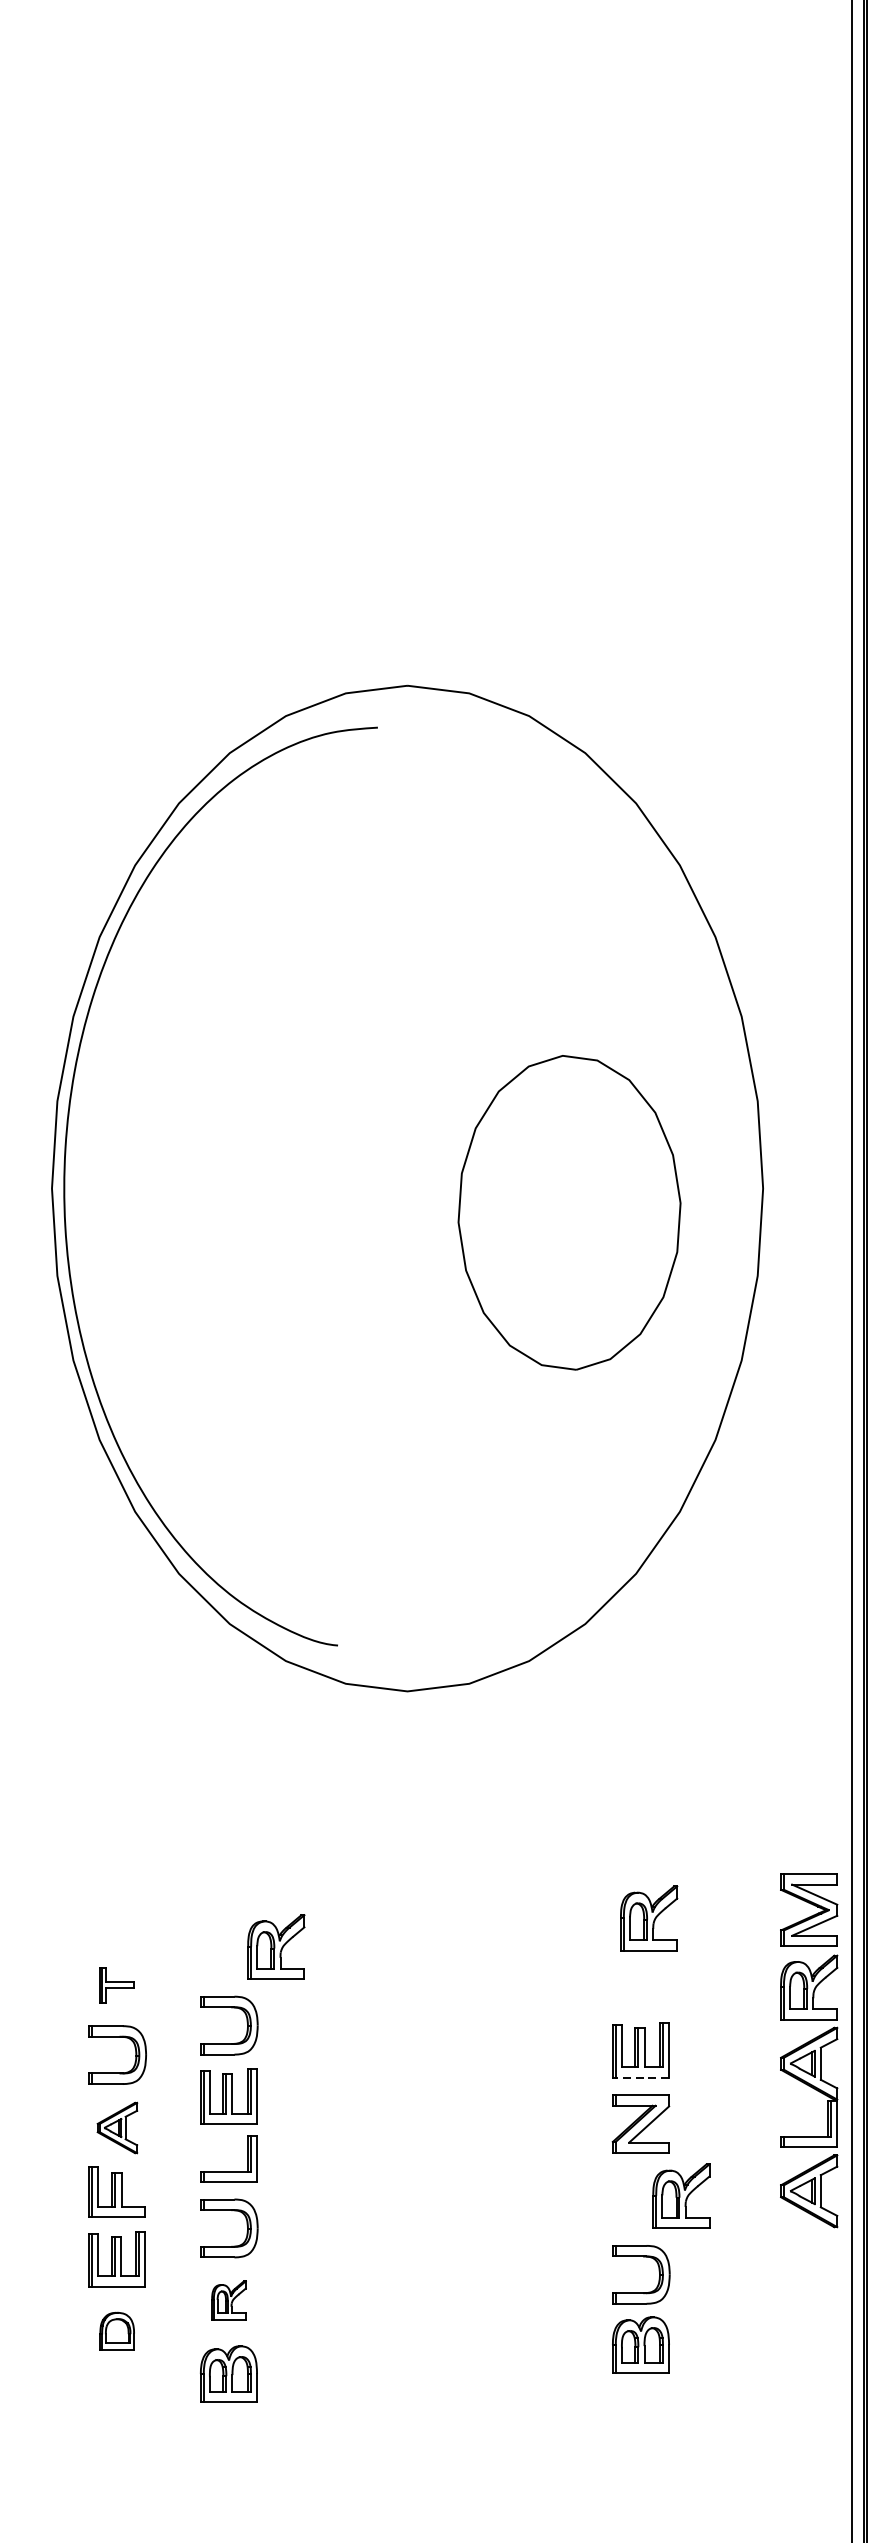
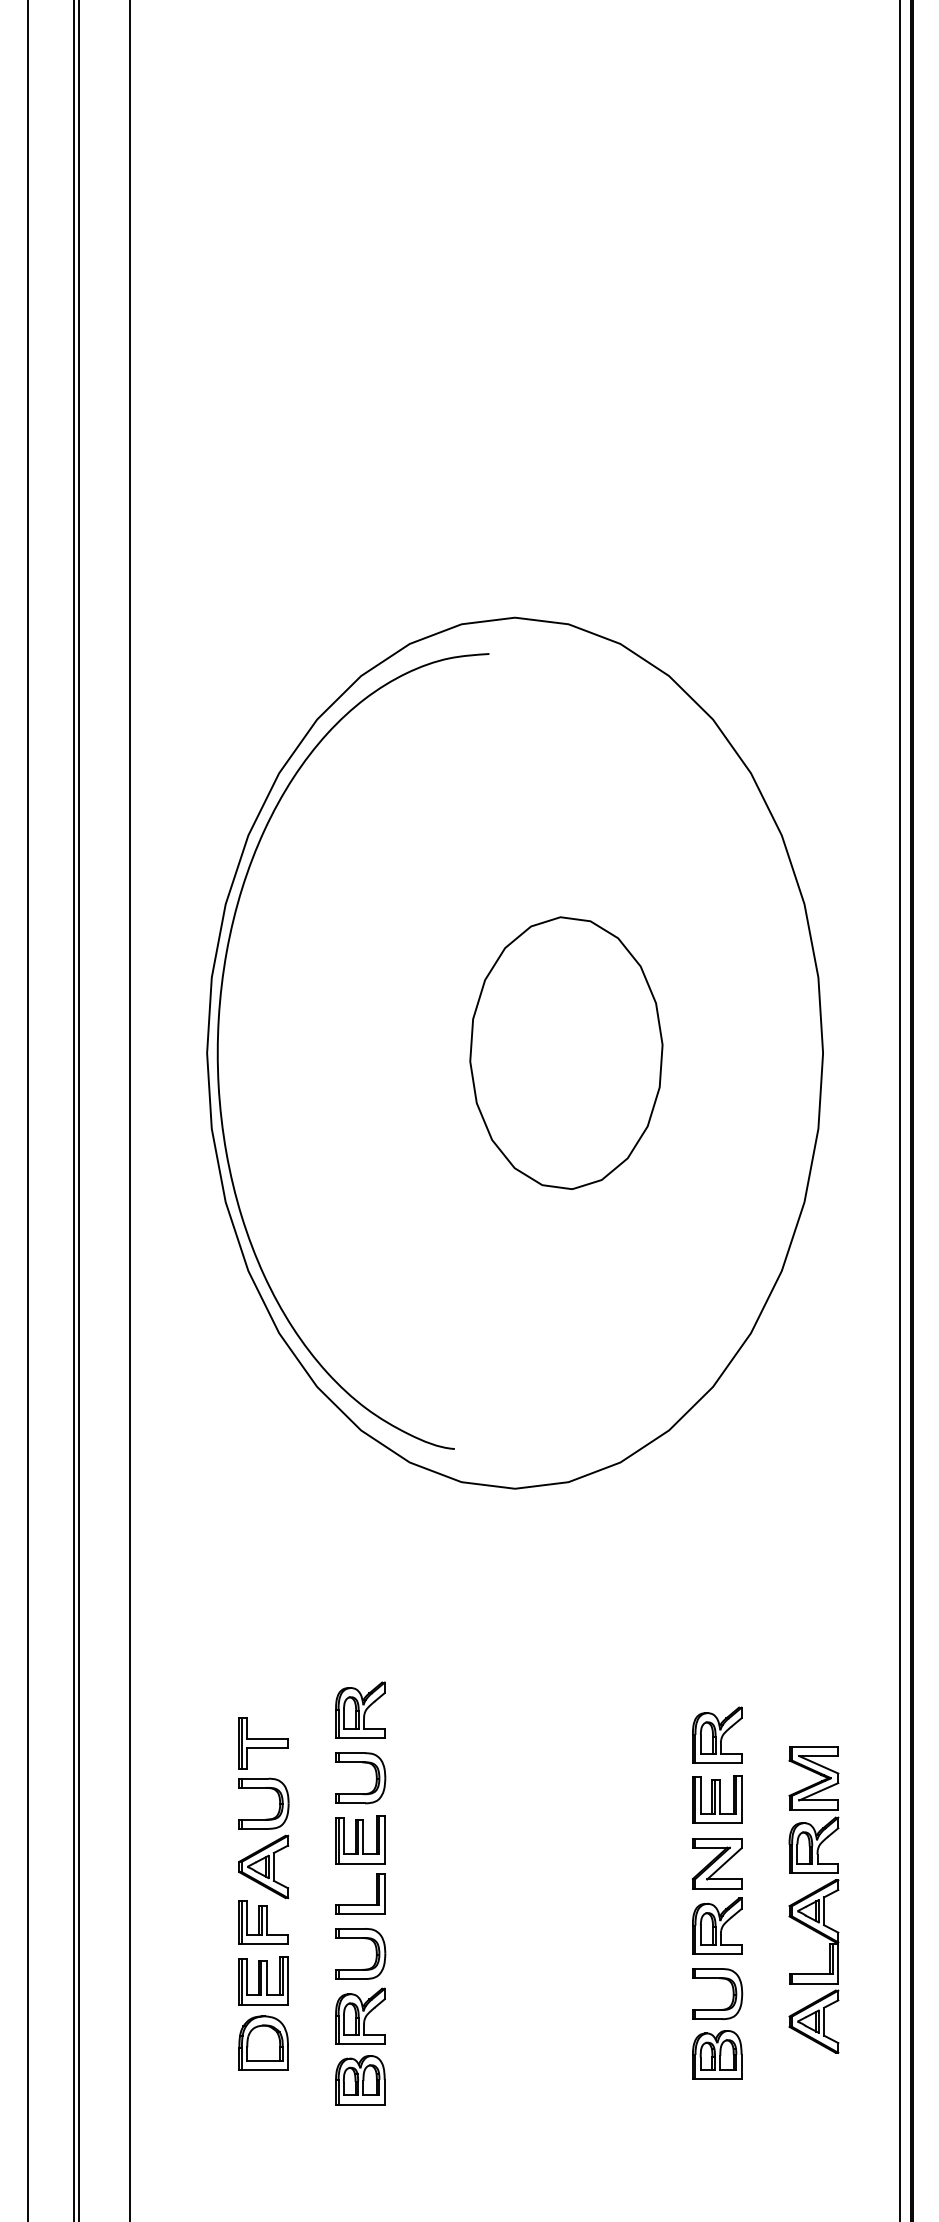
part: (569, 1211) -> (566, 1052), moved
part: (649, 1917) -> (717, 1734), moved
part: (276, 1946) -> (360, 1709), moved
part: (117, 1985) -> (263, 1743), size x1.67
part: (808, 2050) -> (813, 1899), moved
line: (642, 2077) -> (718, 1823), dashed -> solid
part: (117, 2127) -> (263, 1866), size x1.43
part: (681, 2195) -> (717, 1925), moved
part: (229, 2299) -> (360, 2015), size x1.67
part: (117, 2330) -> (263, 2042), size x1.67

